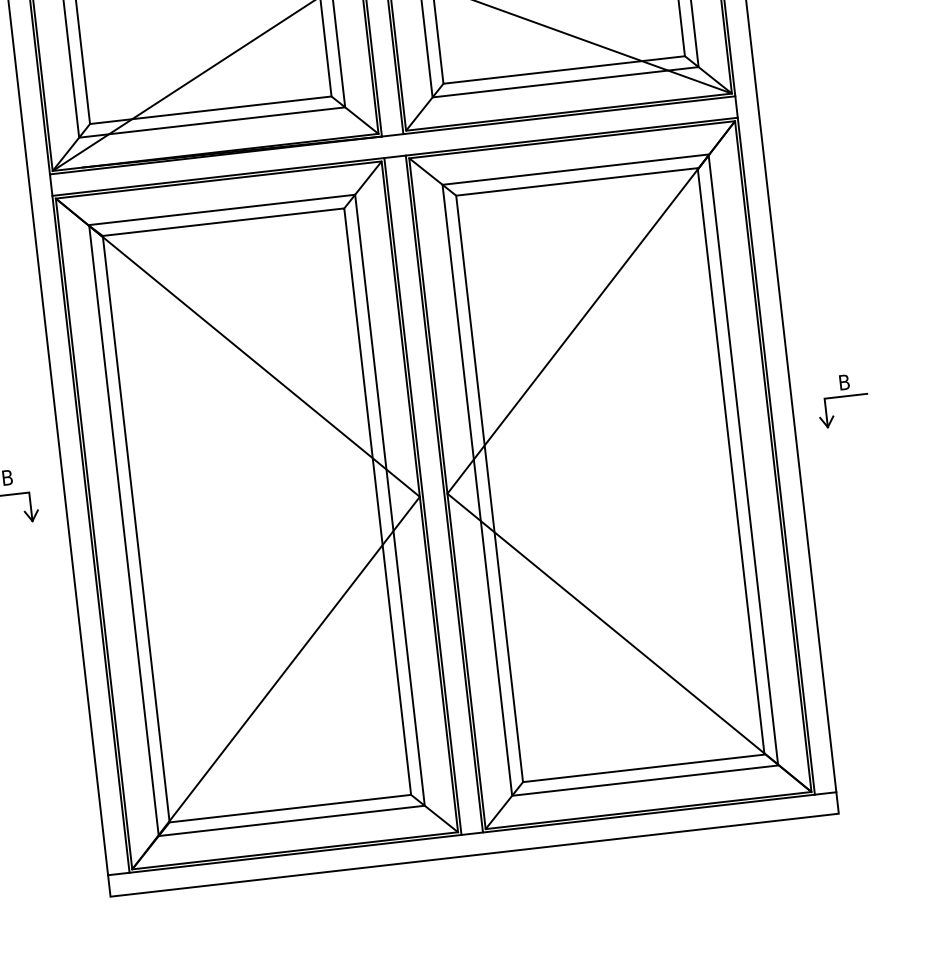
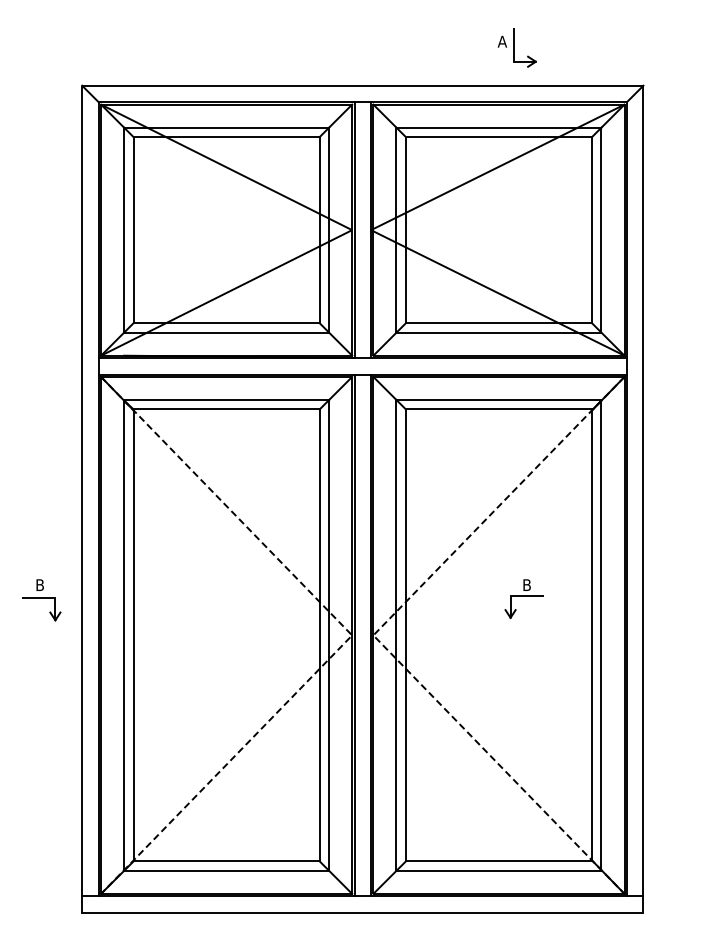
part: (841, 400) -> (523, 598), moved
line: (447, 493) -> (373, 635), solid -> dashed
line: (420, 496) -> (352, 635), solid -> dashed

